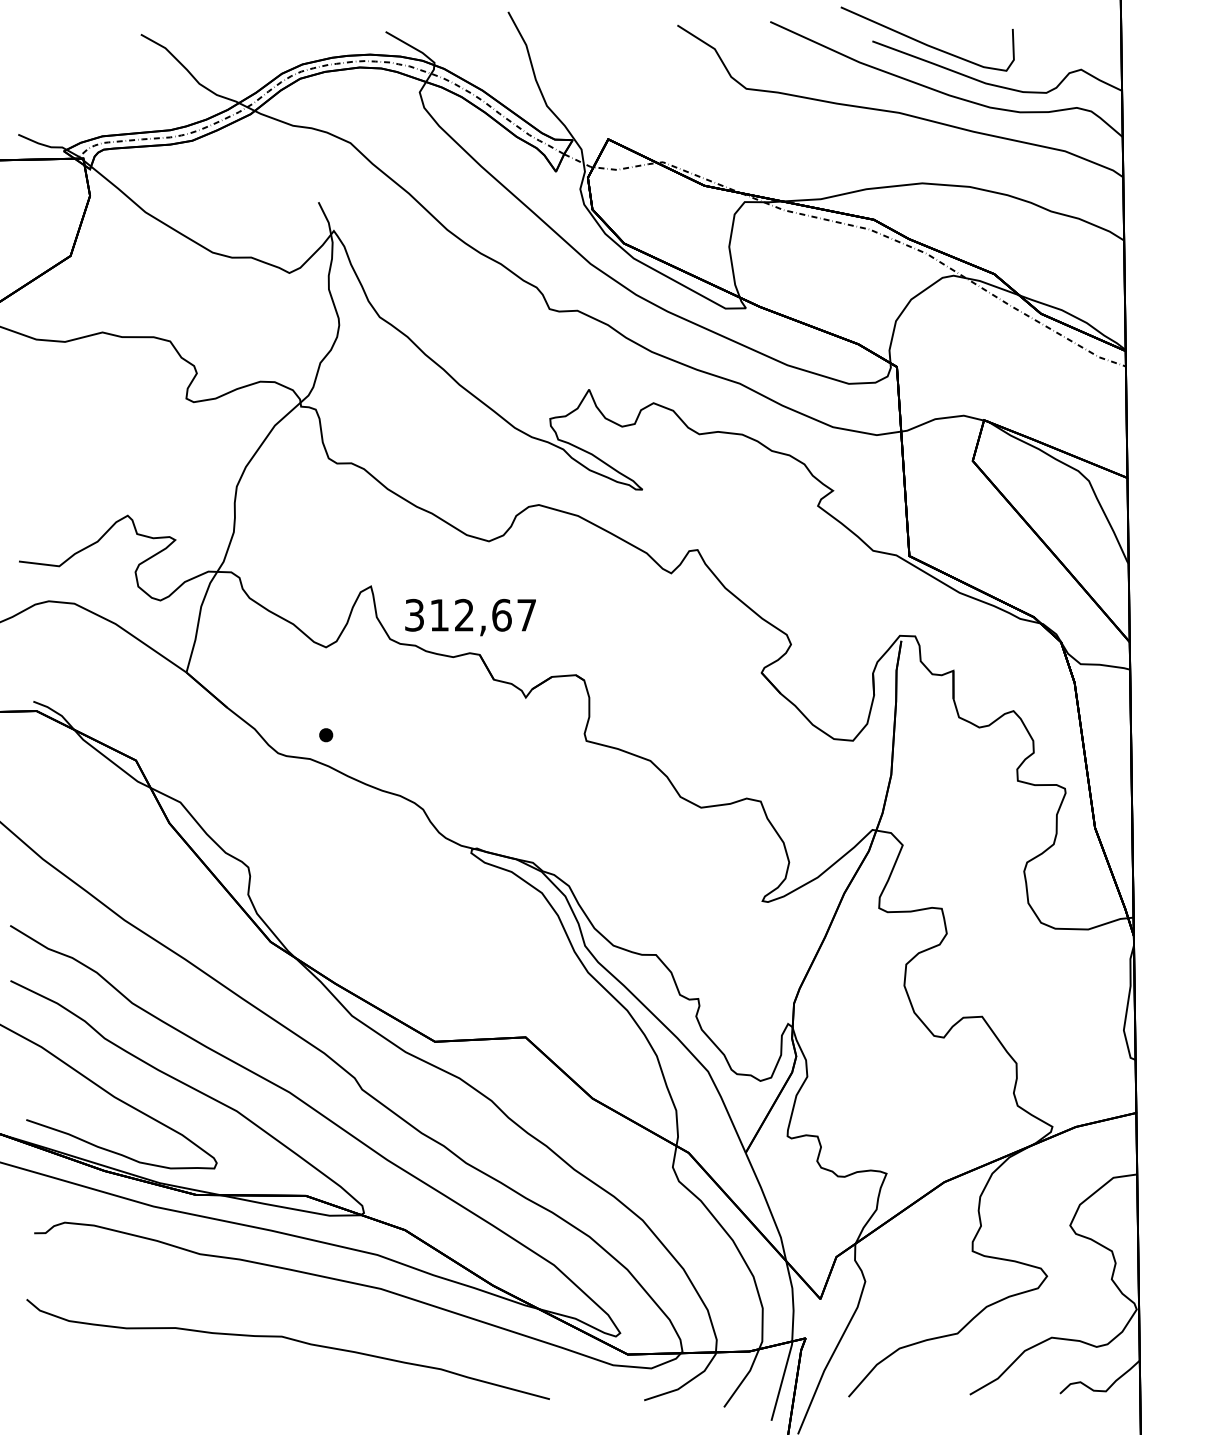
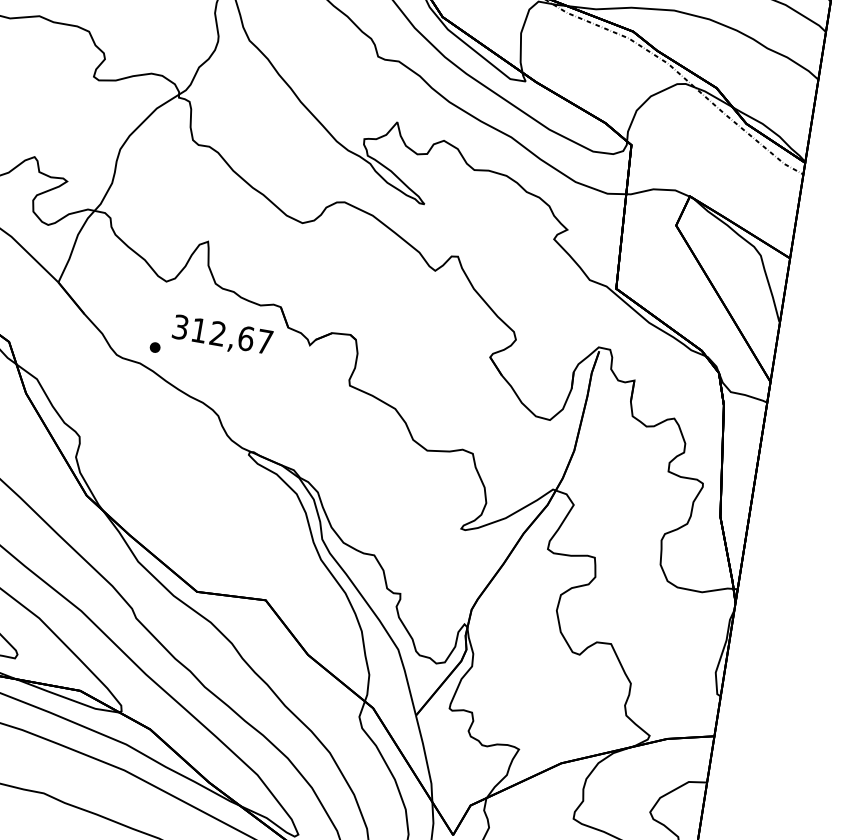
text: (470, 617) -> (222, 336), moved

